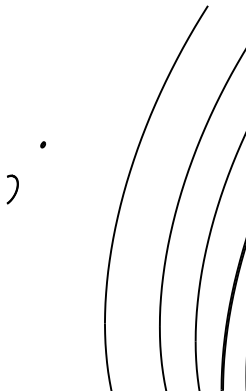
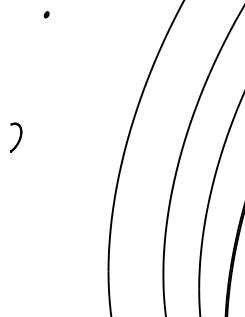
part: (42, 144) -> (46, 14), moved

